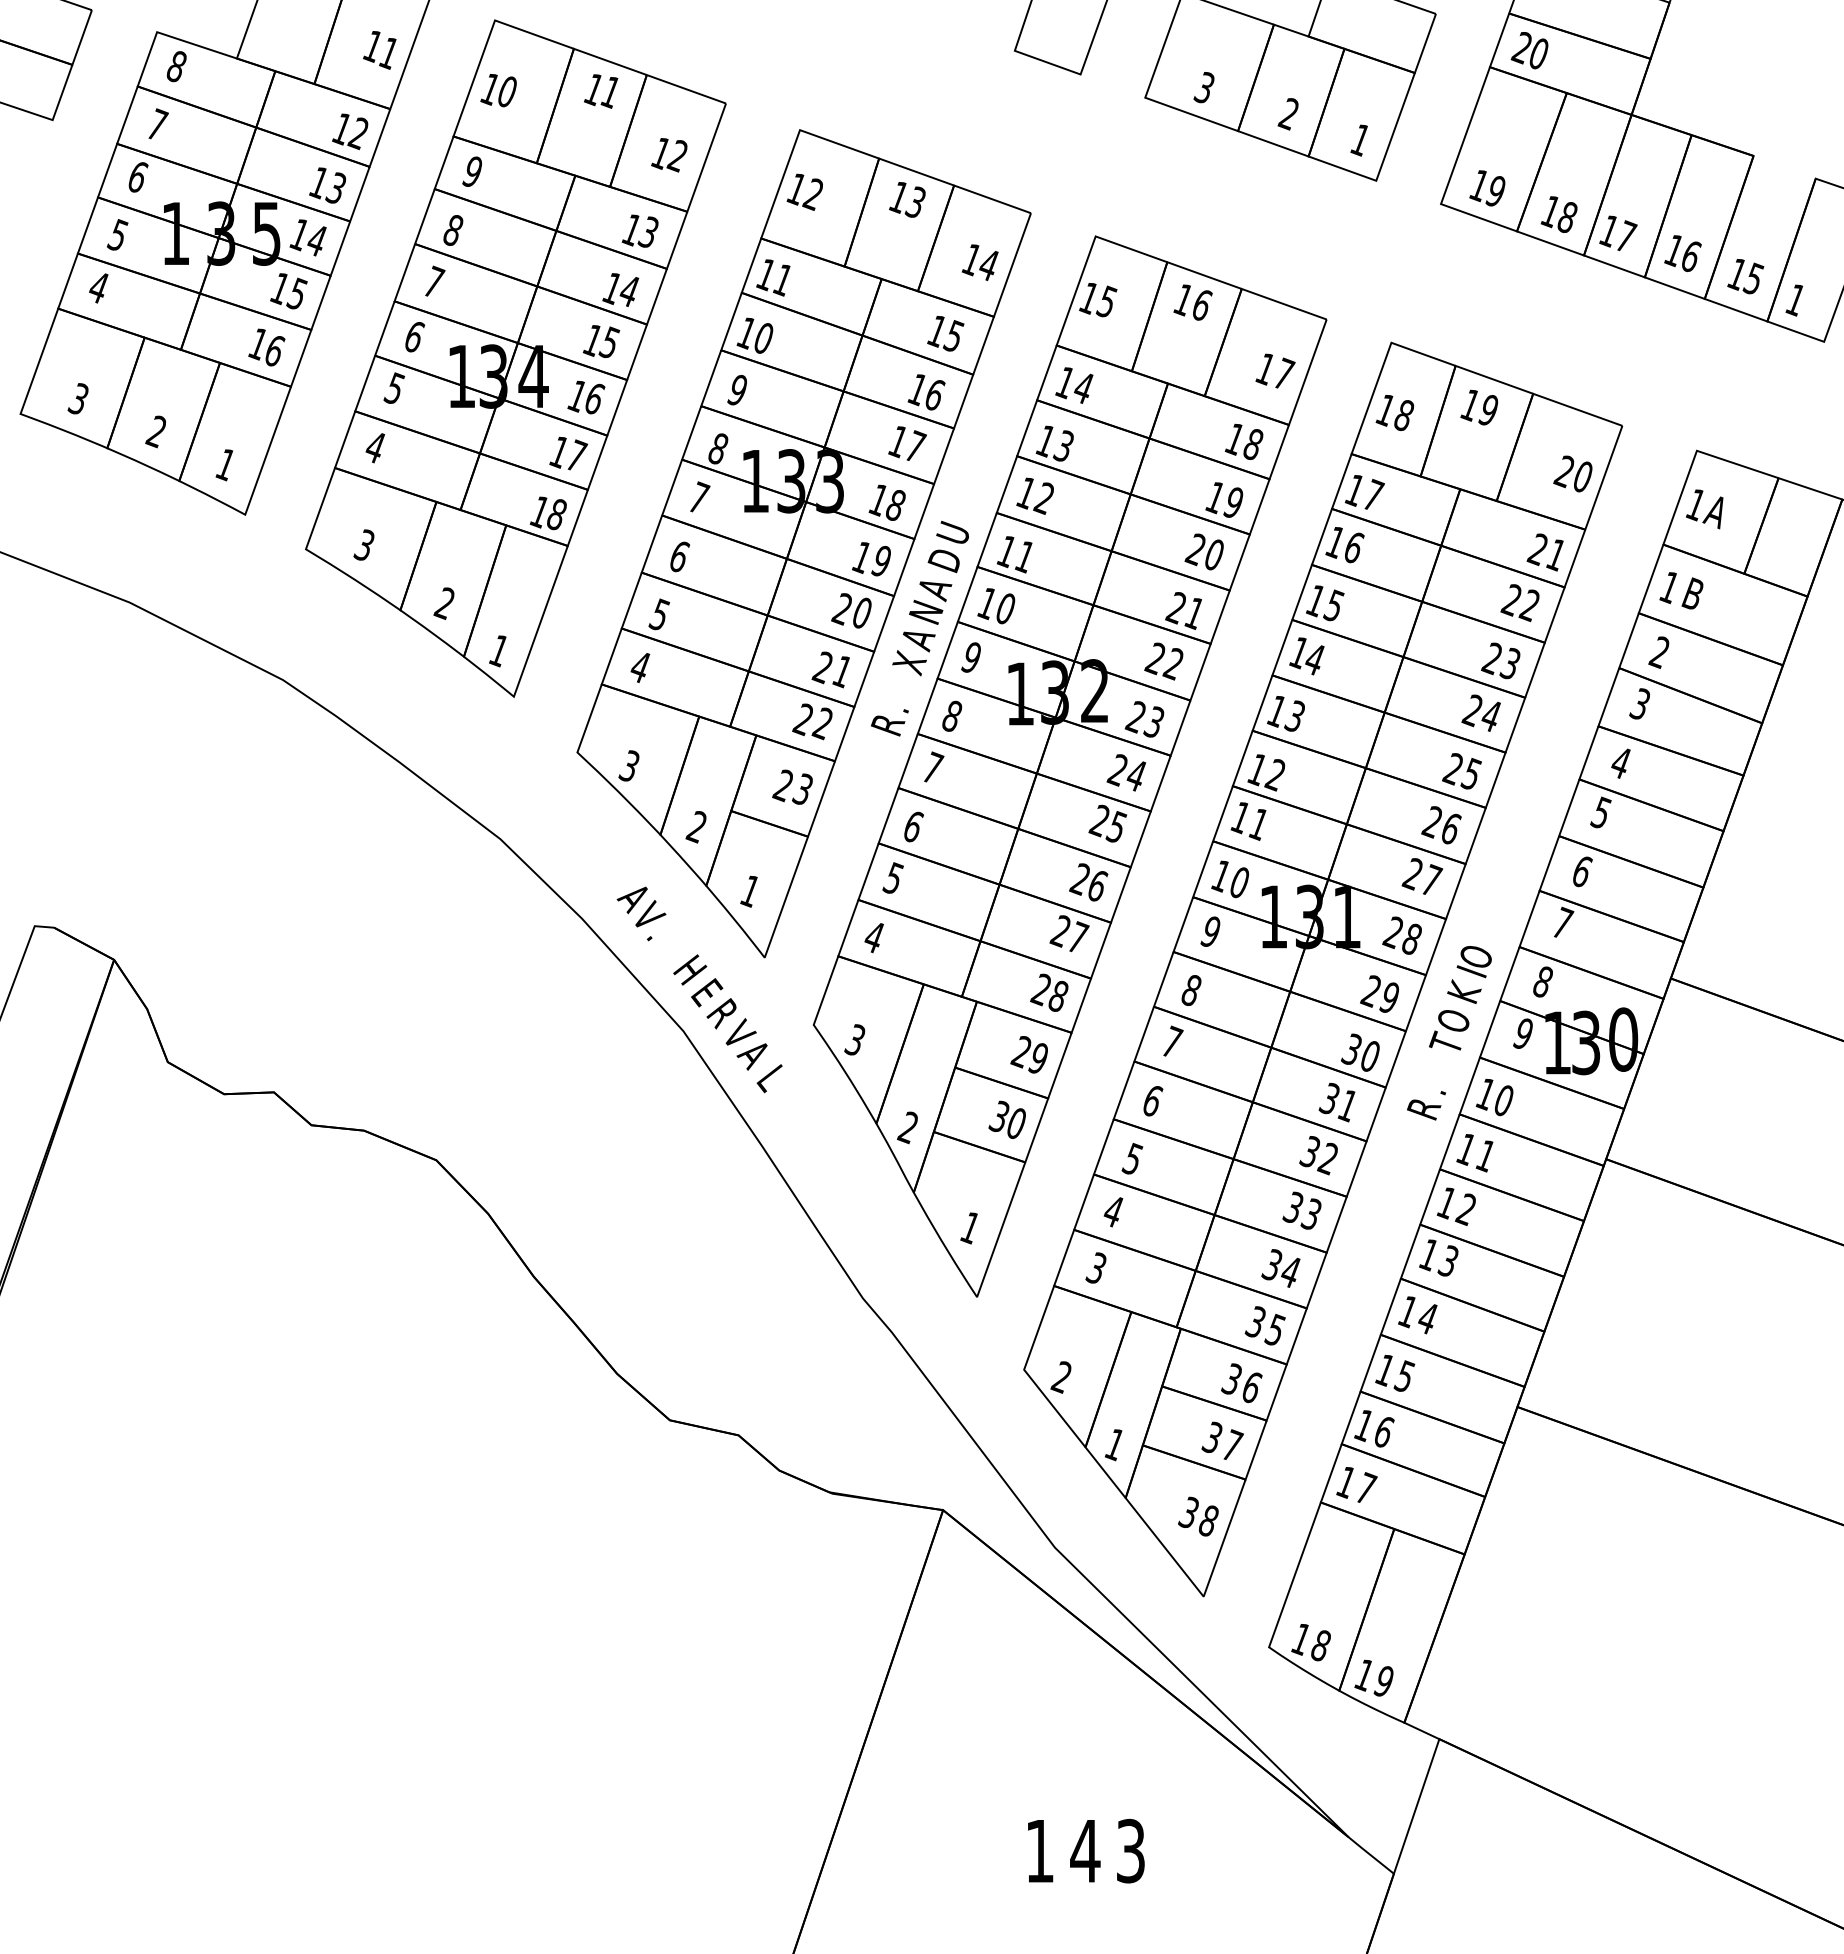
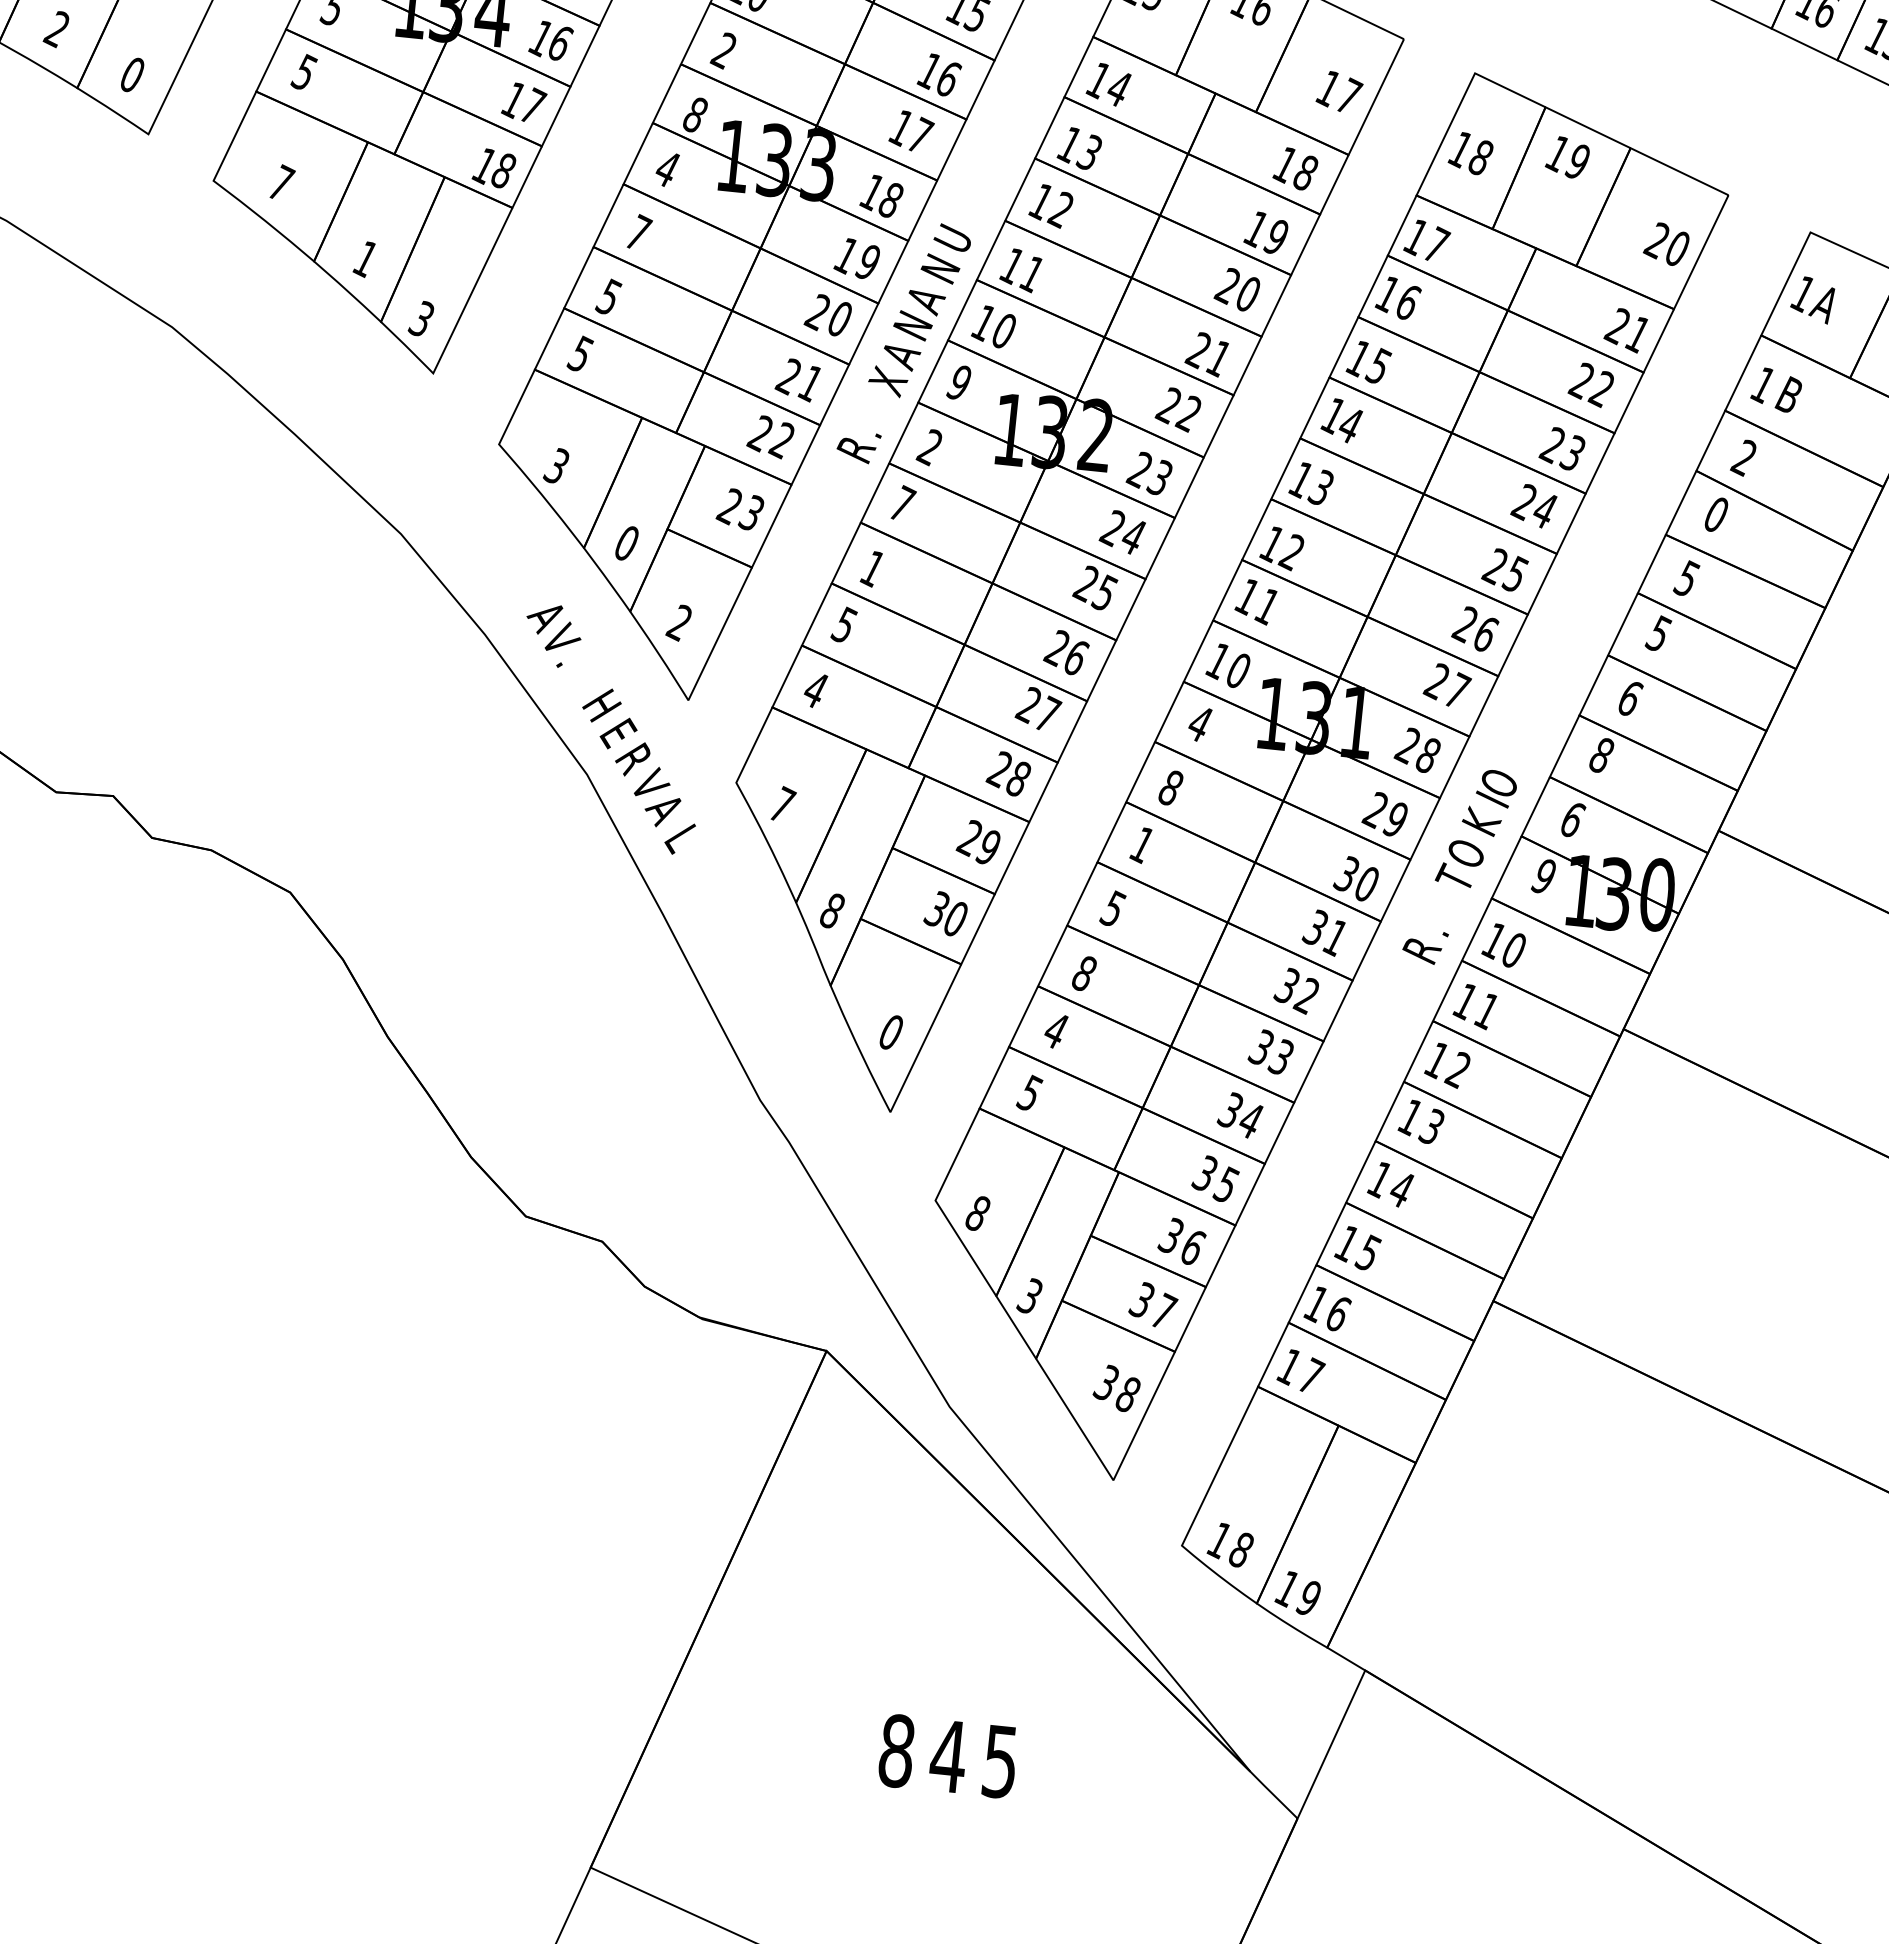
text: (736, 390) -> (723, 50), 9 -> 2
text: (374, 446) -> (303, 71), 4 -> 5
text: (225, 465) -> (131, 75), 1 -> 0
text: (699, 497) -> (668, 168), 7 -> 4
text: (364, 544) -> (280, 182), 3 -> 7
text: (680, 555) -> (639, 232), 6 -> 7
text: (945, 559) -> (941, 267), D -> N
text: (443, 603) -> (363, 258), 2 -> 1
text: (498, 650) -> (421, 318), 1 -> 3
text: (639, 666) -> (579, 353), 4 -> 5
text: (1639, 703) -> (1715, 513), 3 -> 0
text: (951, 716) -> (929, 447), 8 -> 2
text: (1620, 762) -> (1686, 578), 4 -> 5
text: (695, 827) -> (624, 543), 2 -> 0
text: (913, 827) -> (873, 569), 6 -> 1
text: (748, 891) -> (677, 622), 1 -> 2
text: (1563, 922) -> (1602, 754), 7 -> 8
text: (1210, 931) -> (1199, 723), 9 -> 4
text: (1543, 981) -> (1573, 819), 8 -> 6
text: (855, 1039) -> (782, 804), 3 -> 7
text: (1172, 1042) -> (1143, 845), 7 -> 1
text: (1152, 1100) -> (1113, 908), 6 -> 5
text: (907, 1127) -> (831, 910), 2 -> 8
text: (1132, 1158) -> (1083, 972), 5 -> 8
text: (969, 1228) -> (889, 1033), 1 -> 0
text: (1095, 1267) -> (1028, 1092), 3 -> 5
text: (1061, 1377) -> (977, 1213), 2 -> 8
text: (1113, 1444) -> (1028, 1296), 1 -> 3
text: (1039, 1850) -> (896, 1750), 1 -> 8
text: (1130, 1850) -> (1000, 1760), 3 -> 5

